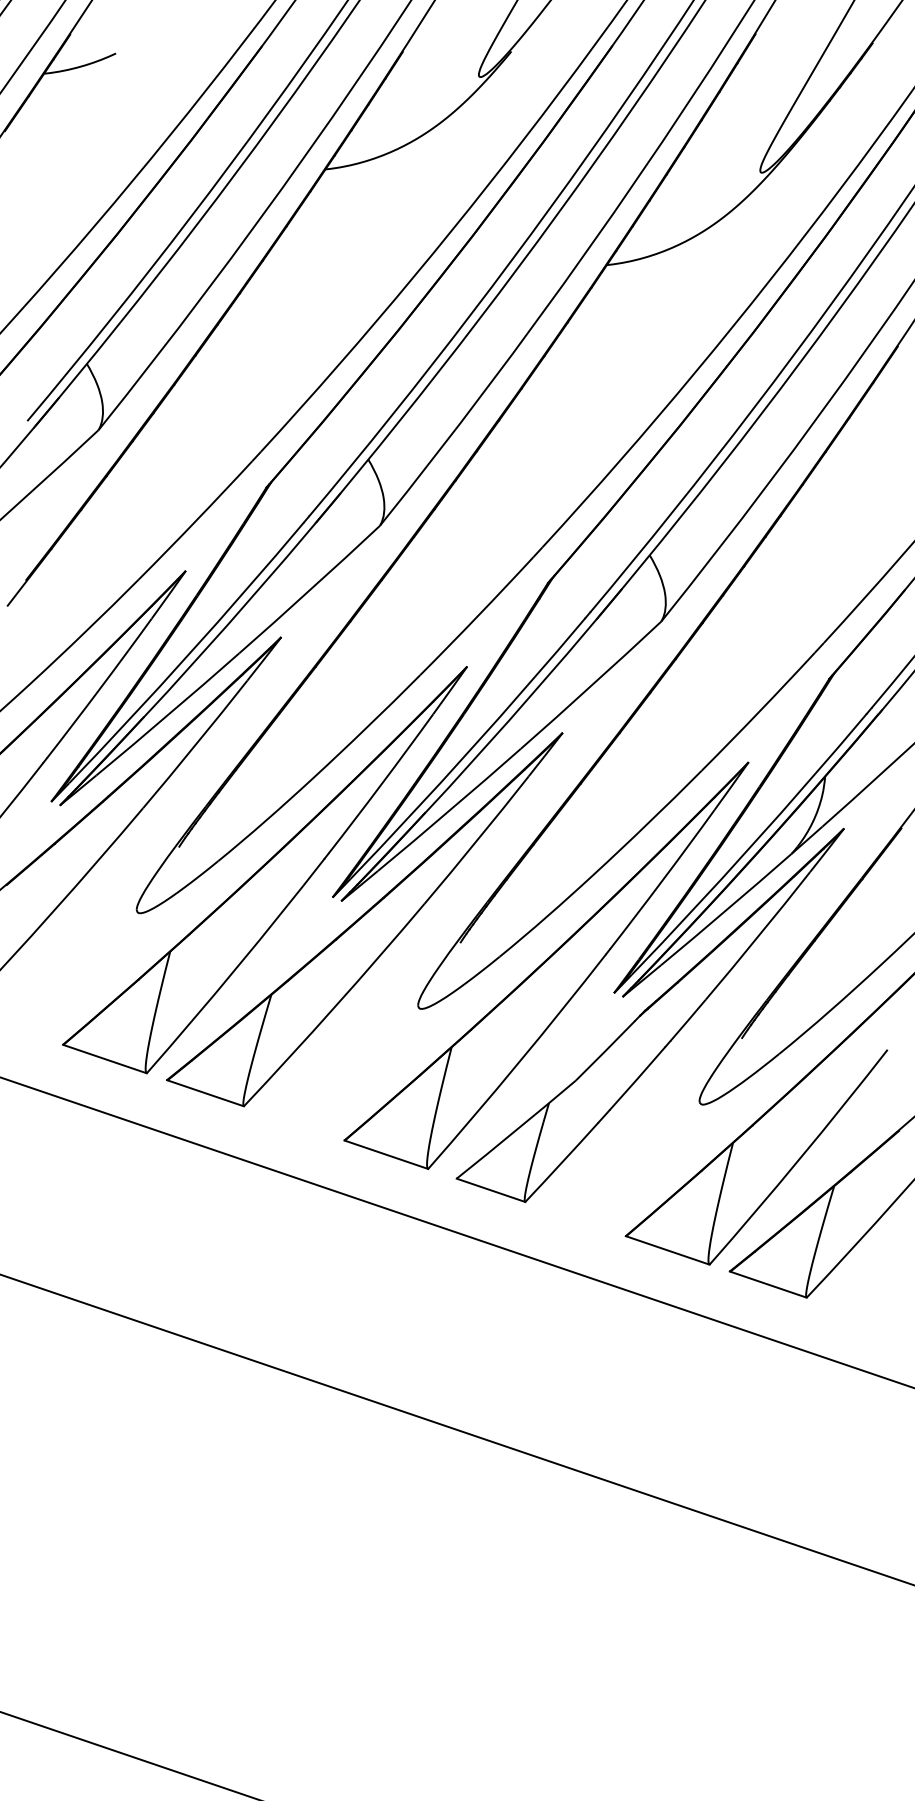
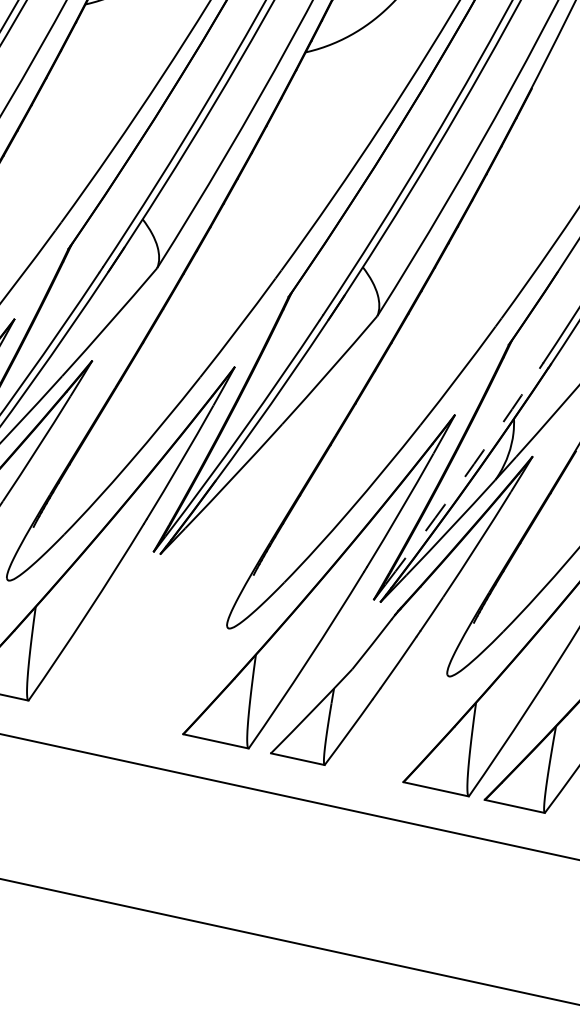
arc: (751, 846) -> (464, 477), solid -> dashed
part: (364, 919) -> (179, 566), removed

